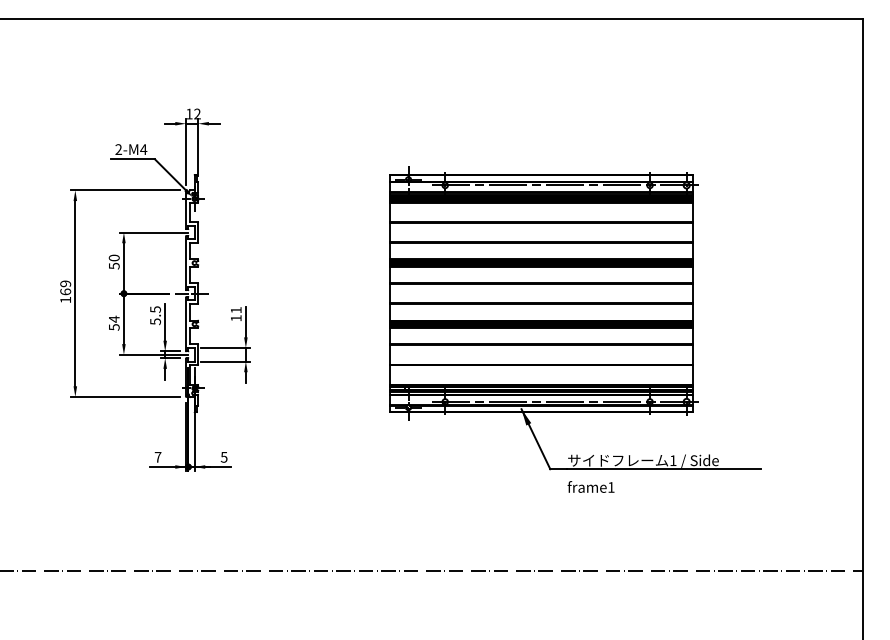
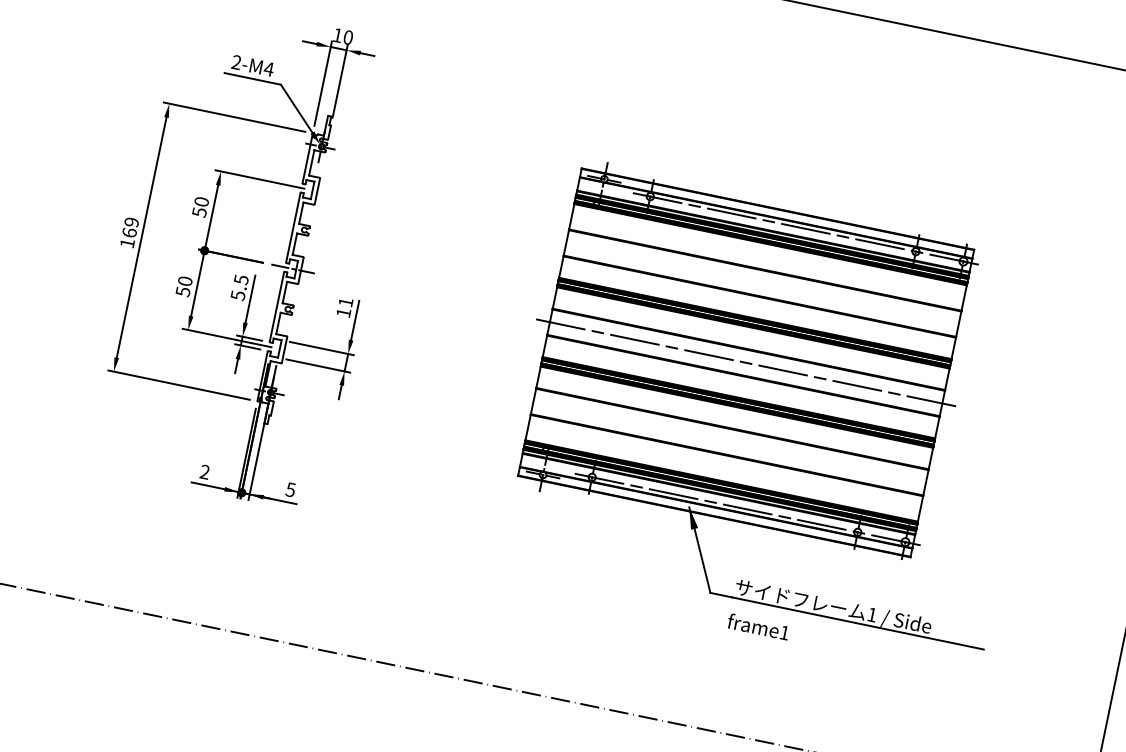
text: (197, 113) -> (348, 36), 12 -> 10
line: (541, 293) -> (746, 362), added
text: (113, 318) -> (184, 280), 54 -> 50
text: (157, 456) -> (204, 470), 7 -> 2

